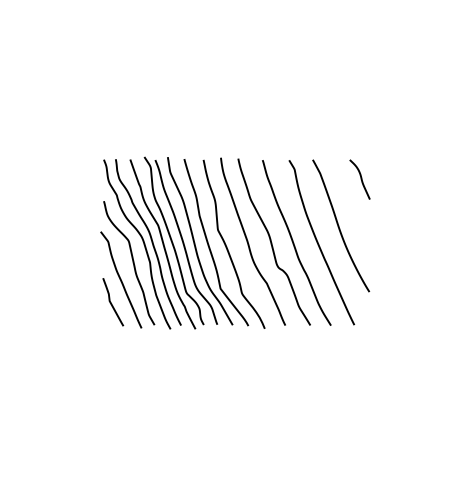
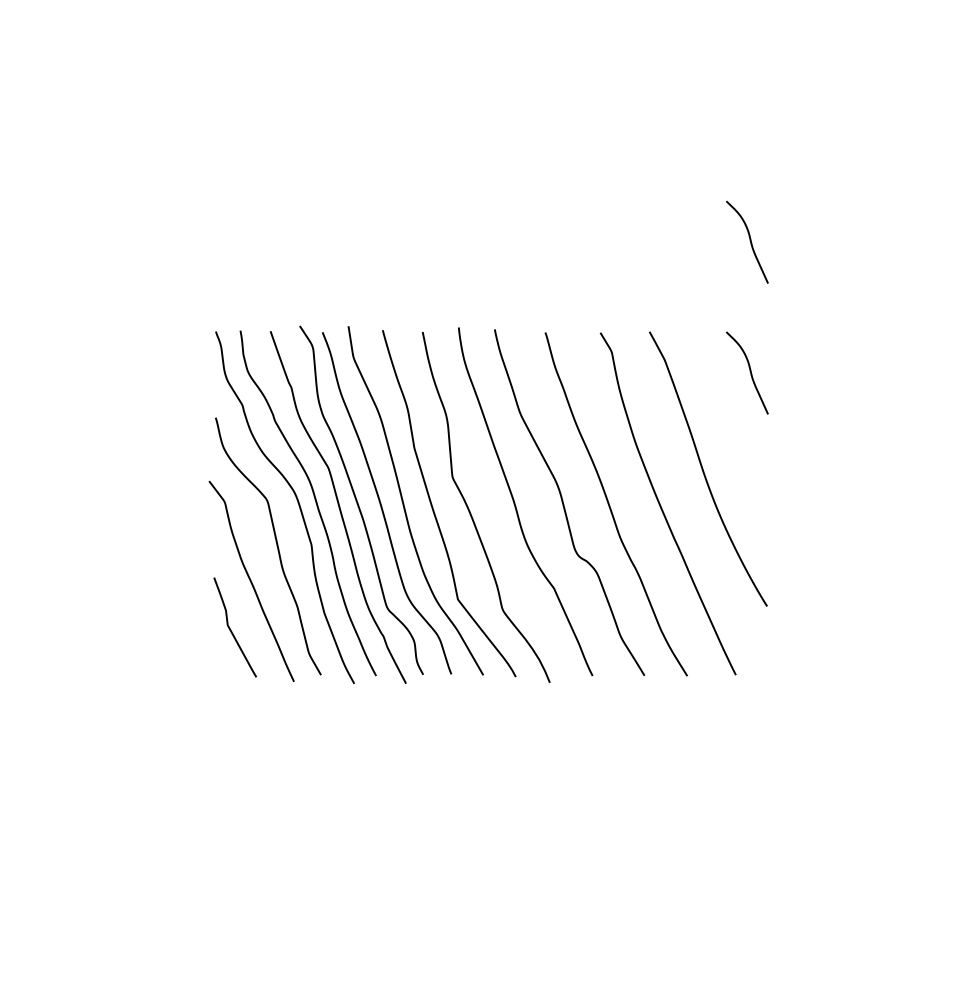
curve: (360, 116) -> (748, 241), added

